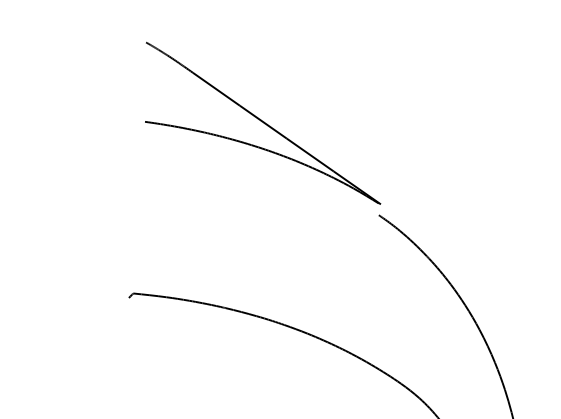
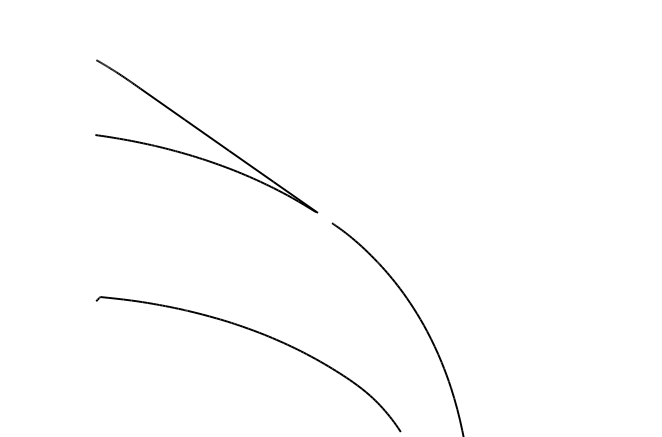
part: (262, 123) -> (206, 136), moved

